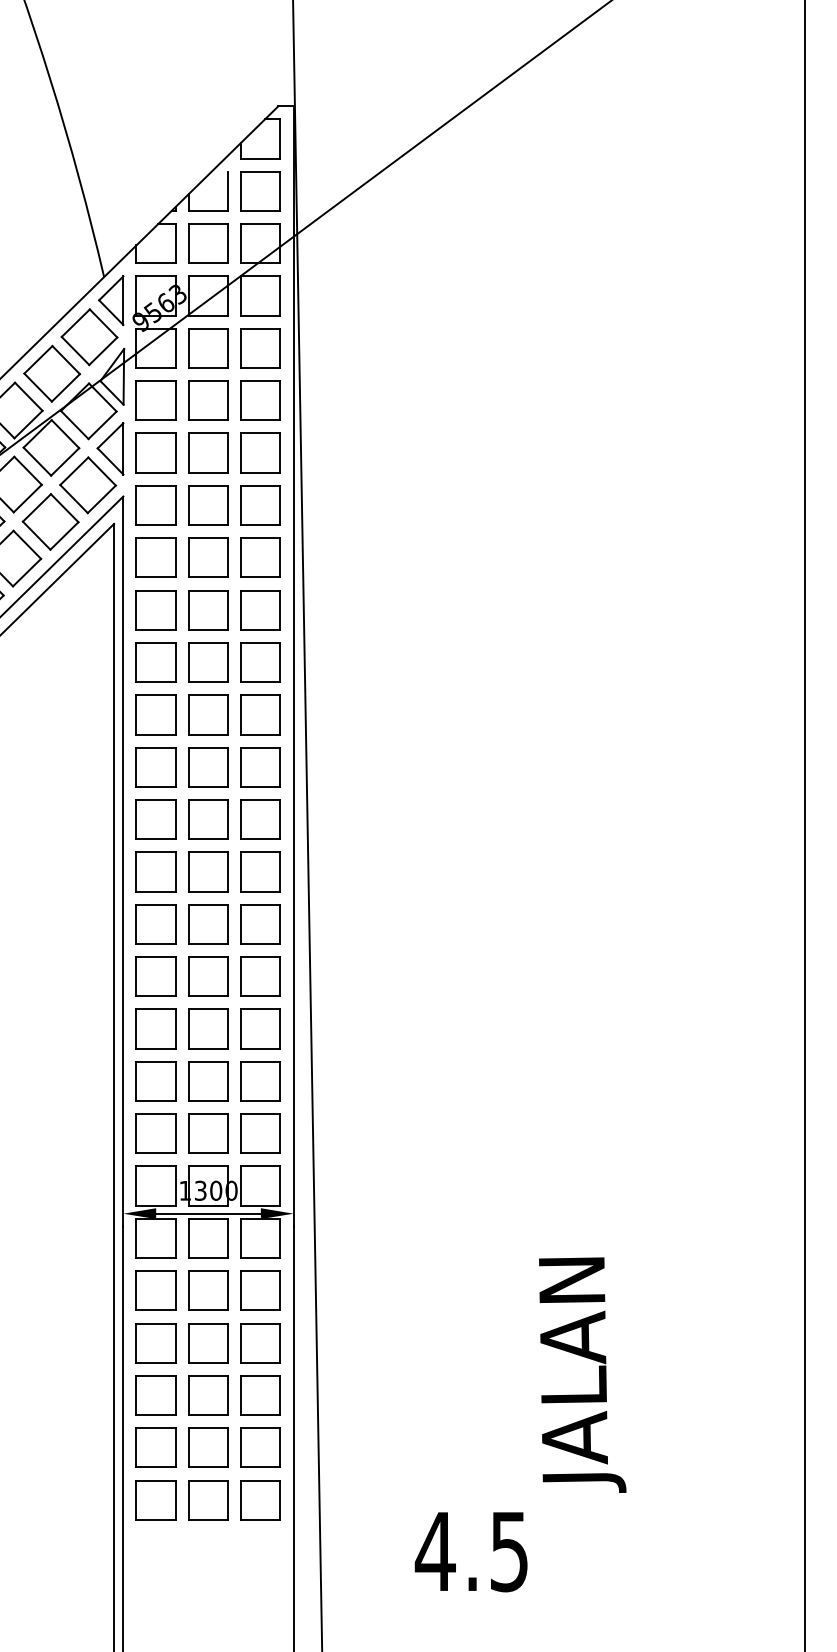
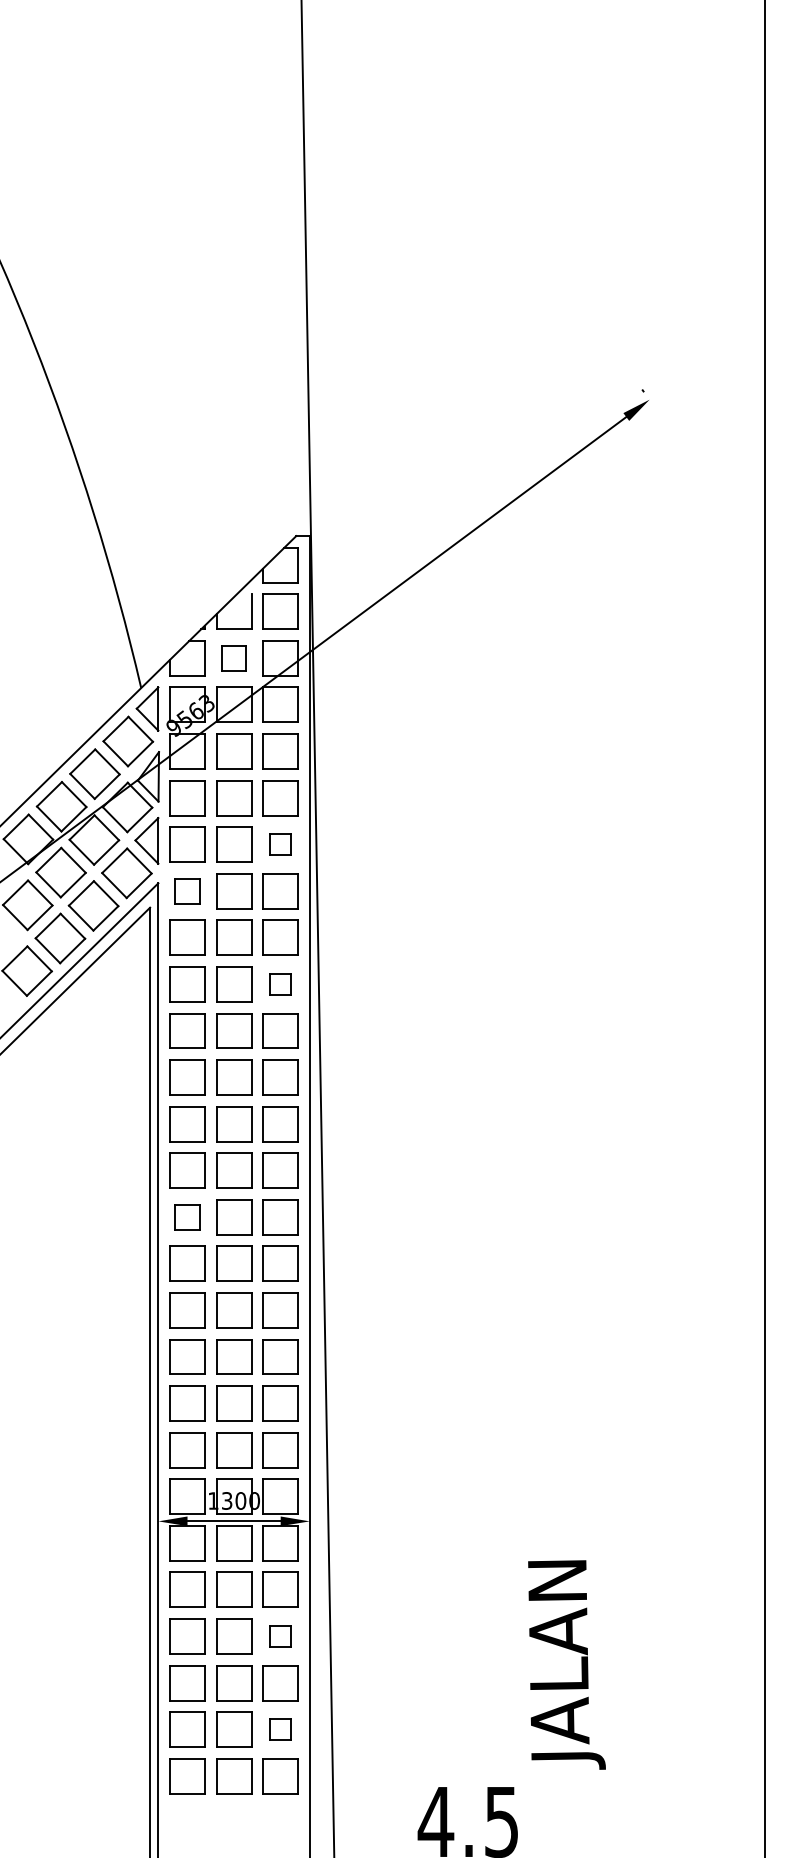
part: (208, 243) -> (234, 658), size x0.7
part: (260, 452) -> (280, 844), size x0.6
part: (156, 505) -> (187, 891), size x0.7
part: (260, 610) -> (280, 984), size x0.6
part: (156, 872) -> (187, 1217), size x0.7
part: (260, 1343) -> (280, 1636), size x0.6
part: (260, 1447) -> (280, 1729), size x0.6

